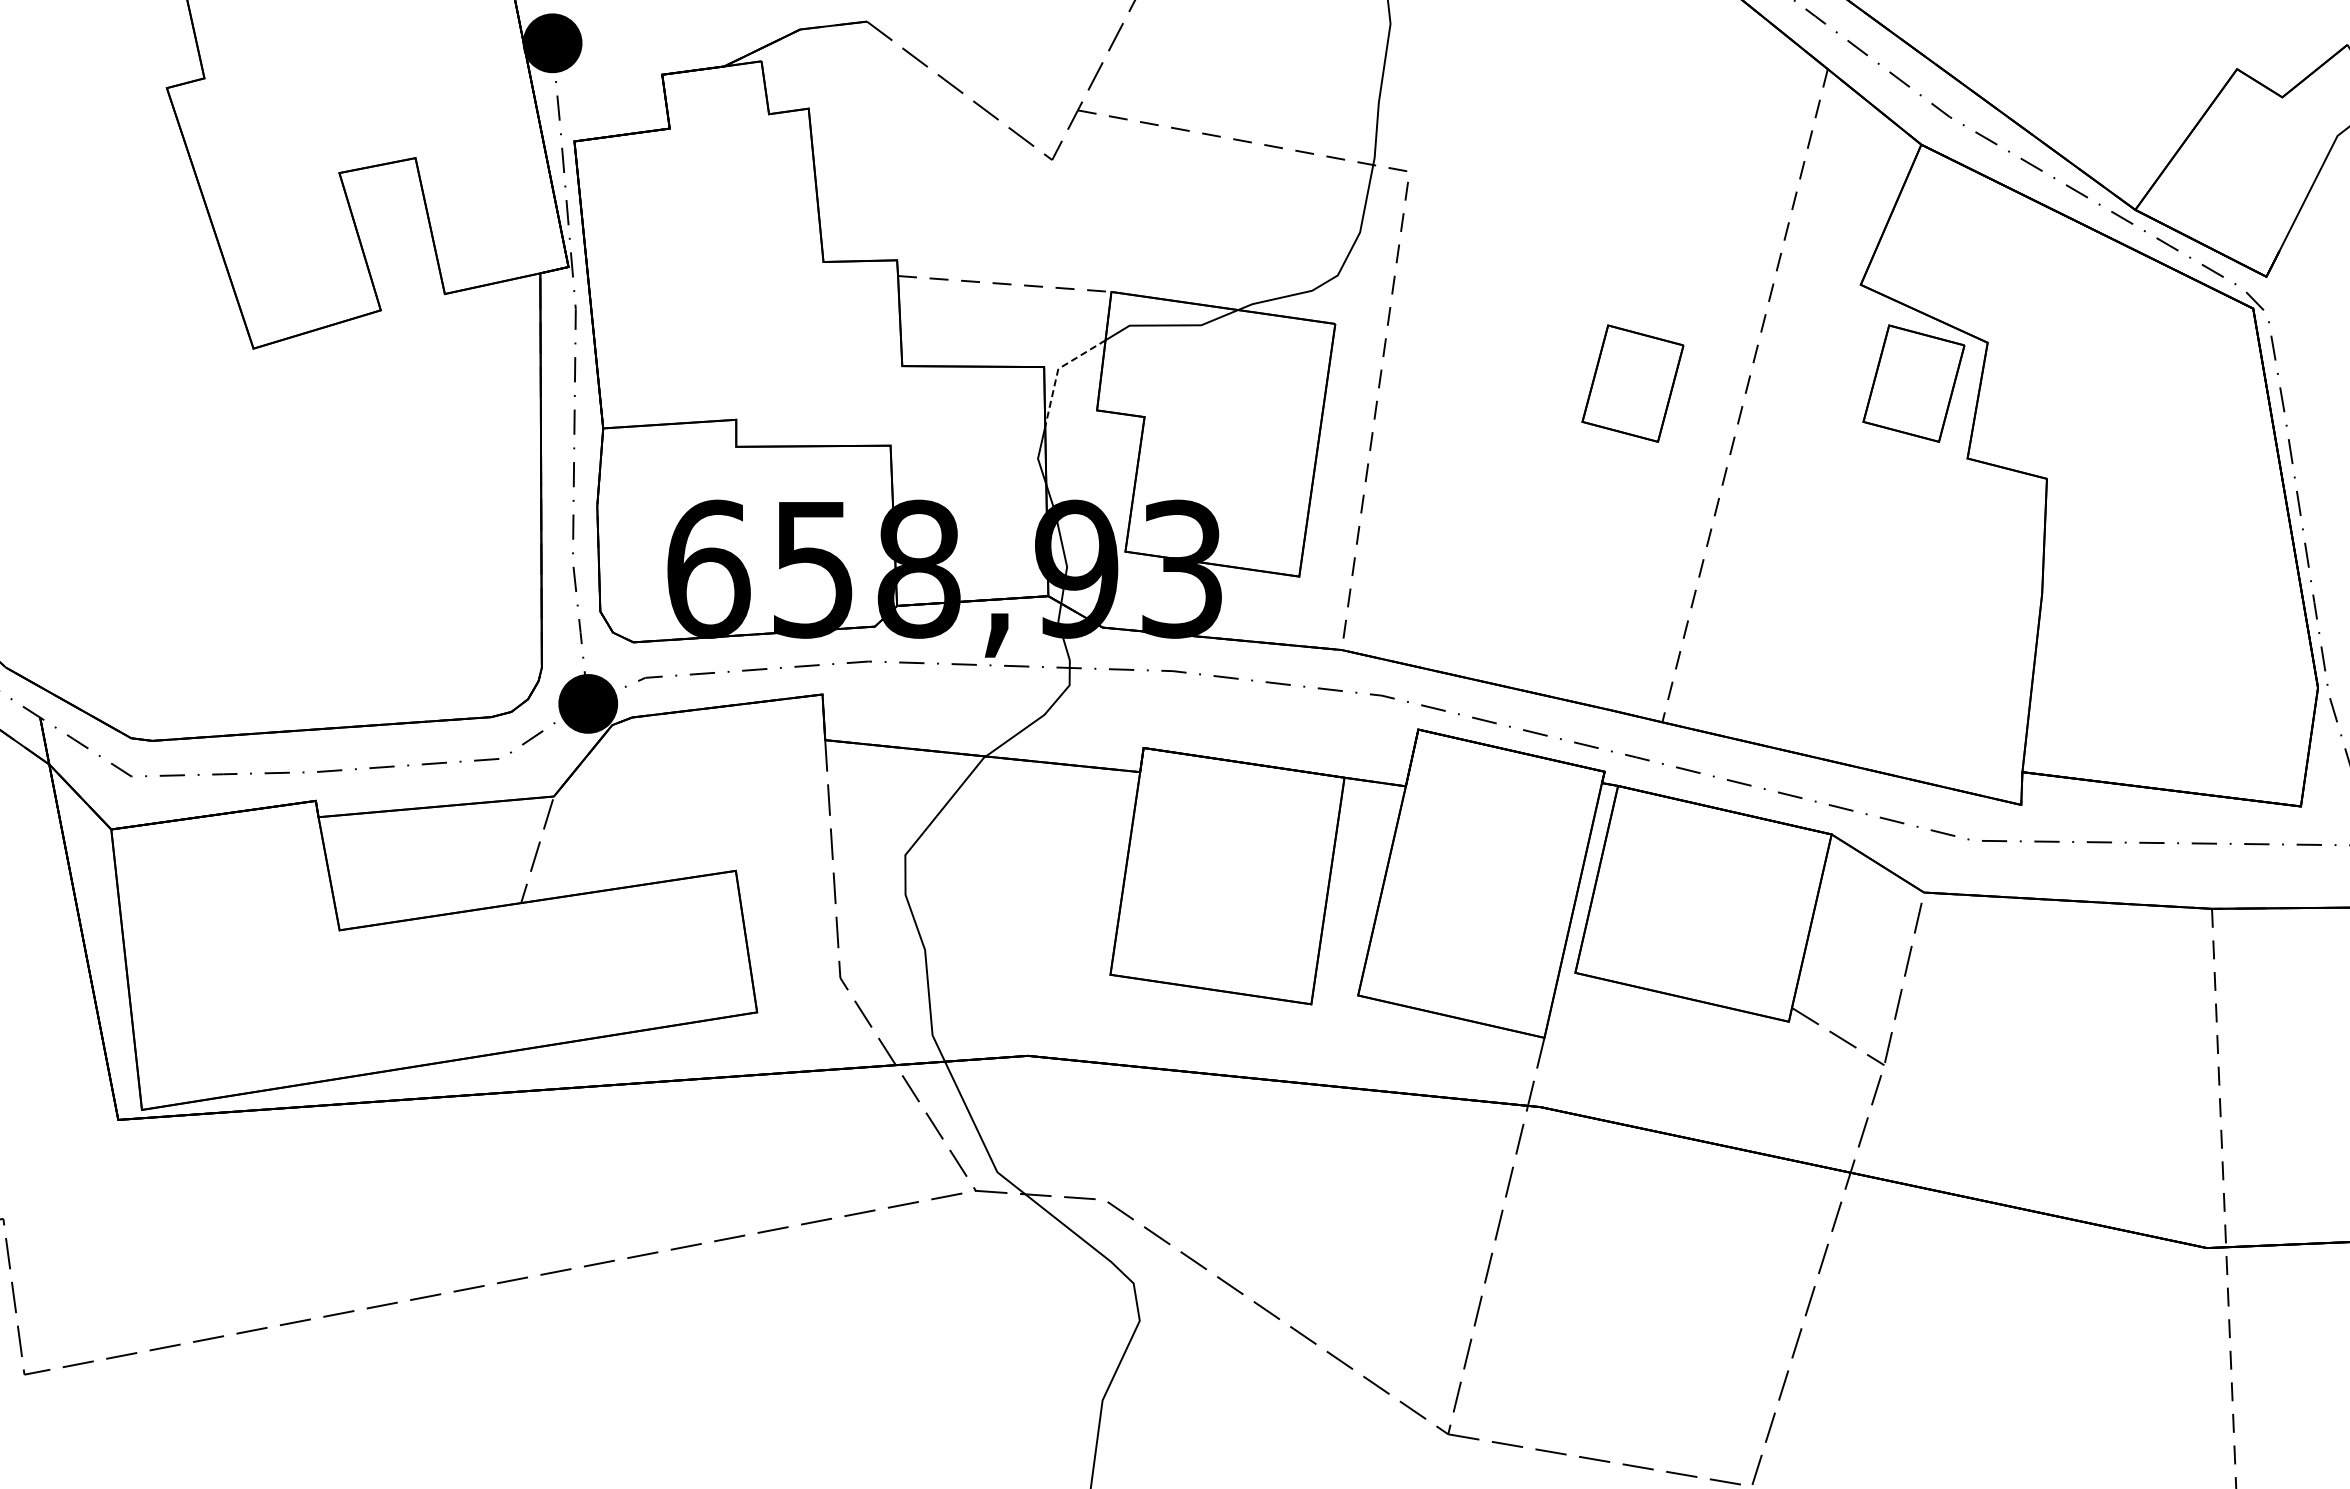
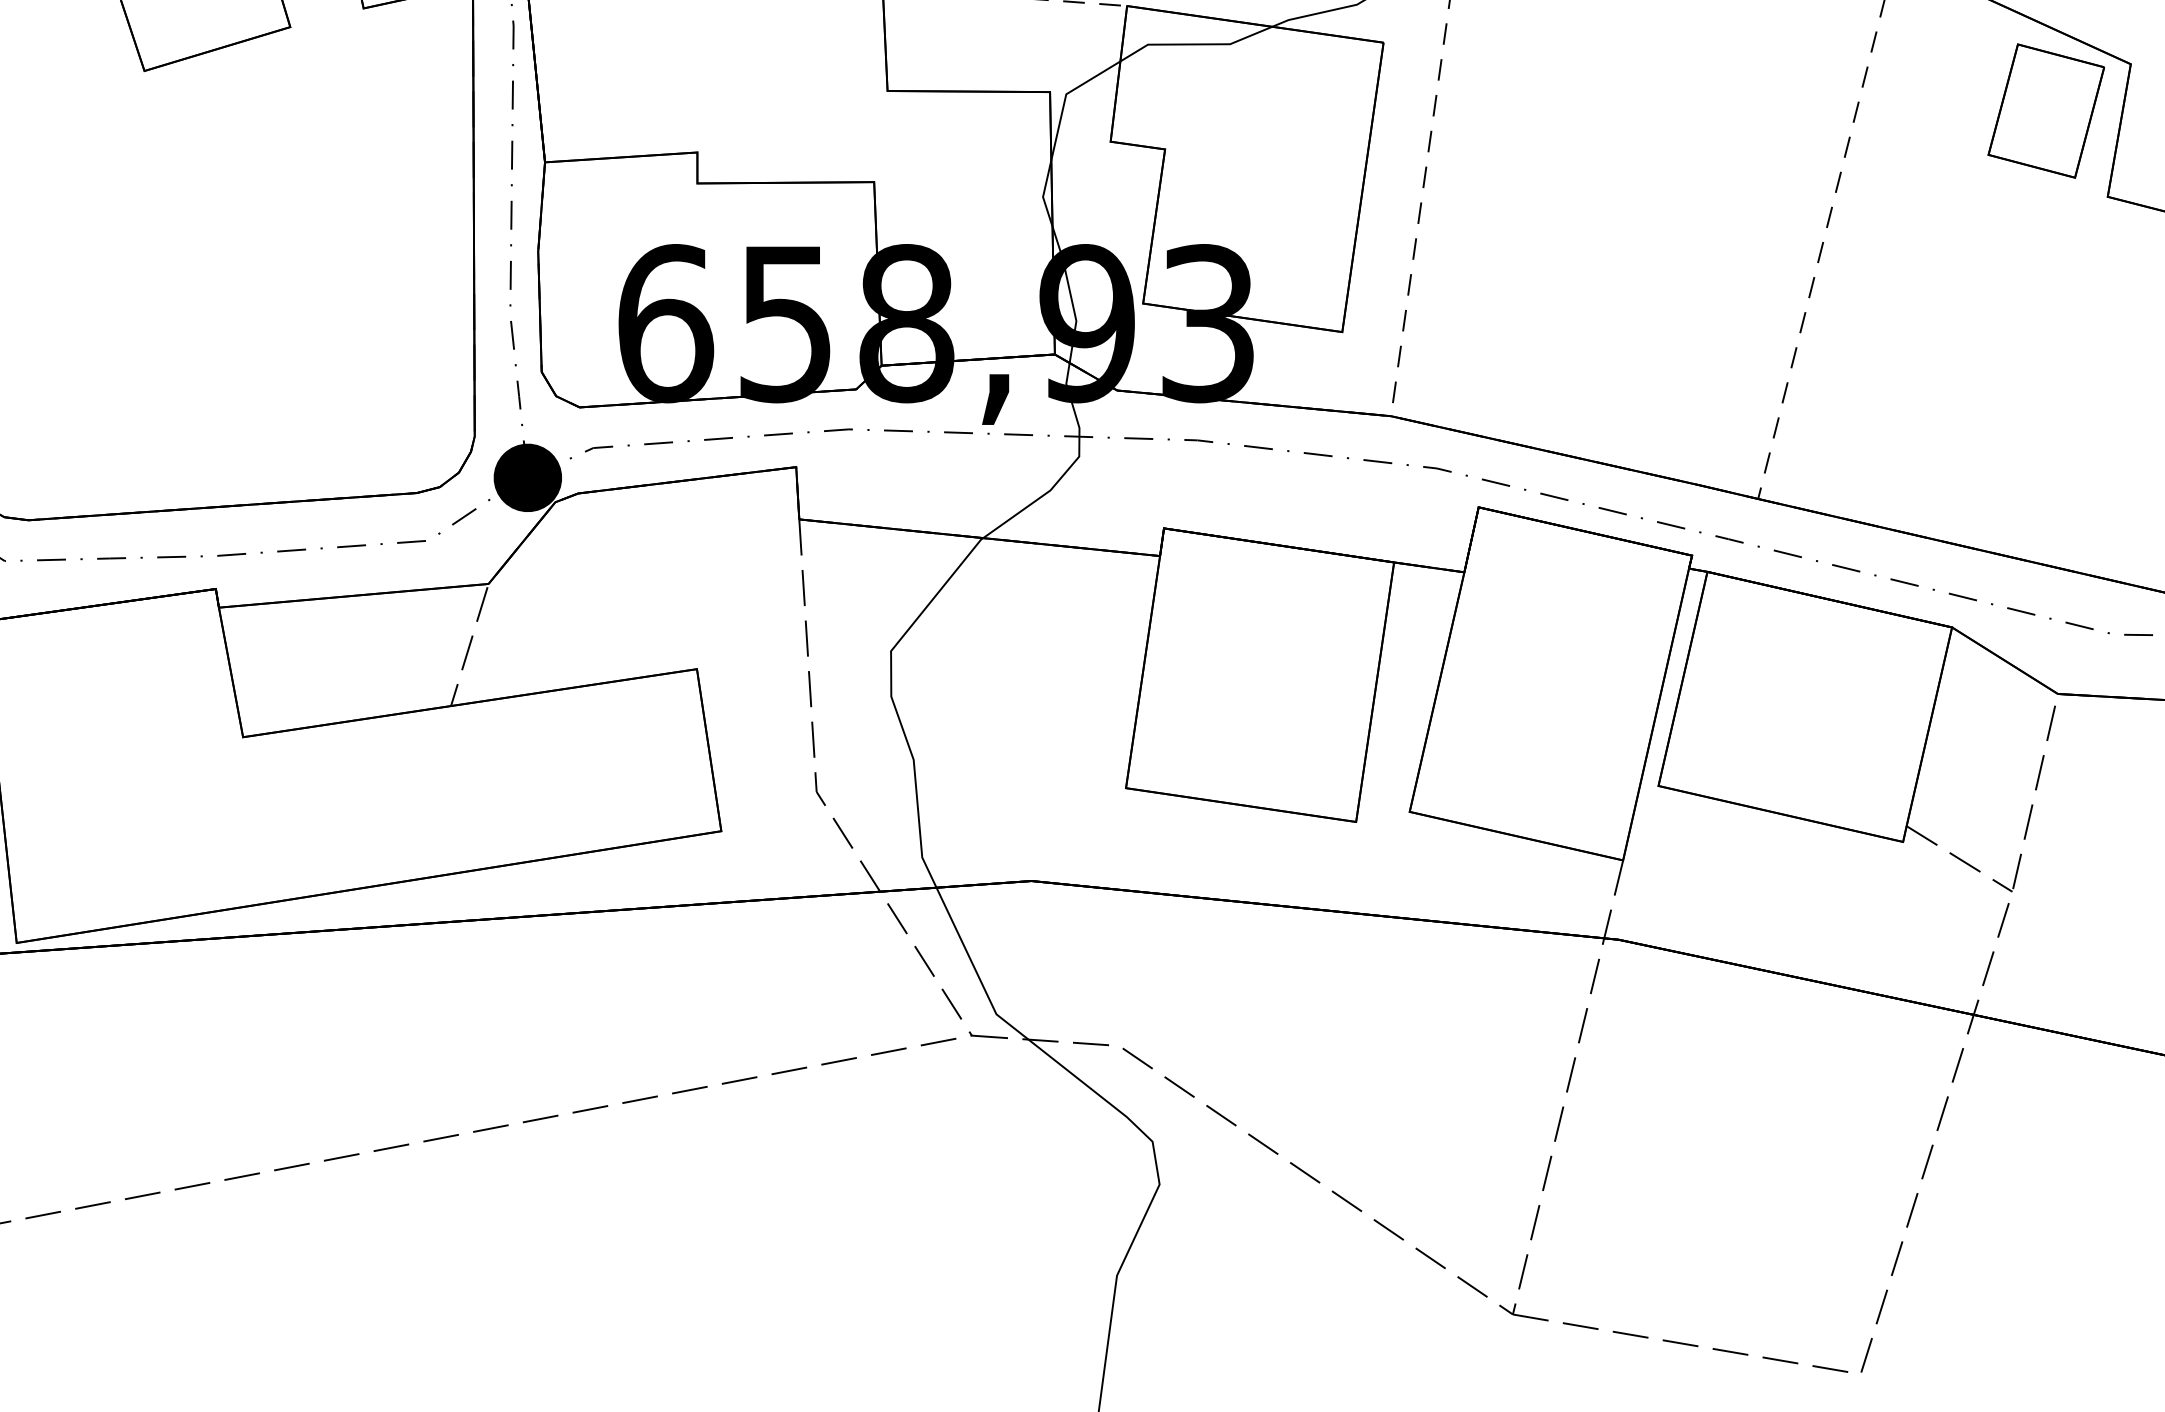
line: (1057, 370) -> (1065, 96), dashed -> solid
part: (1632, 383) -> (1723, 110), removed

